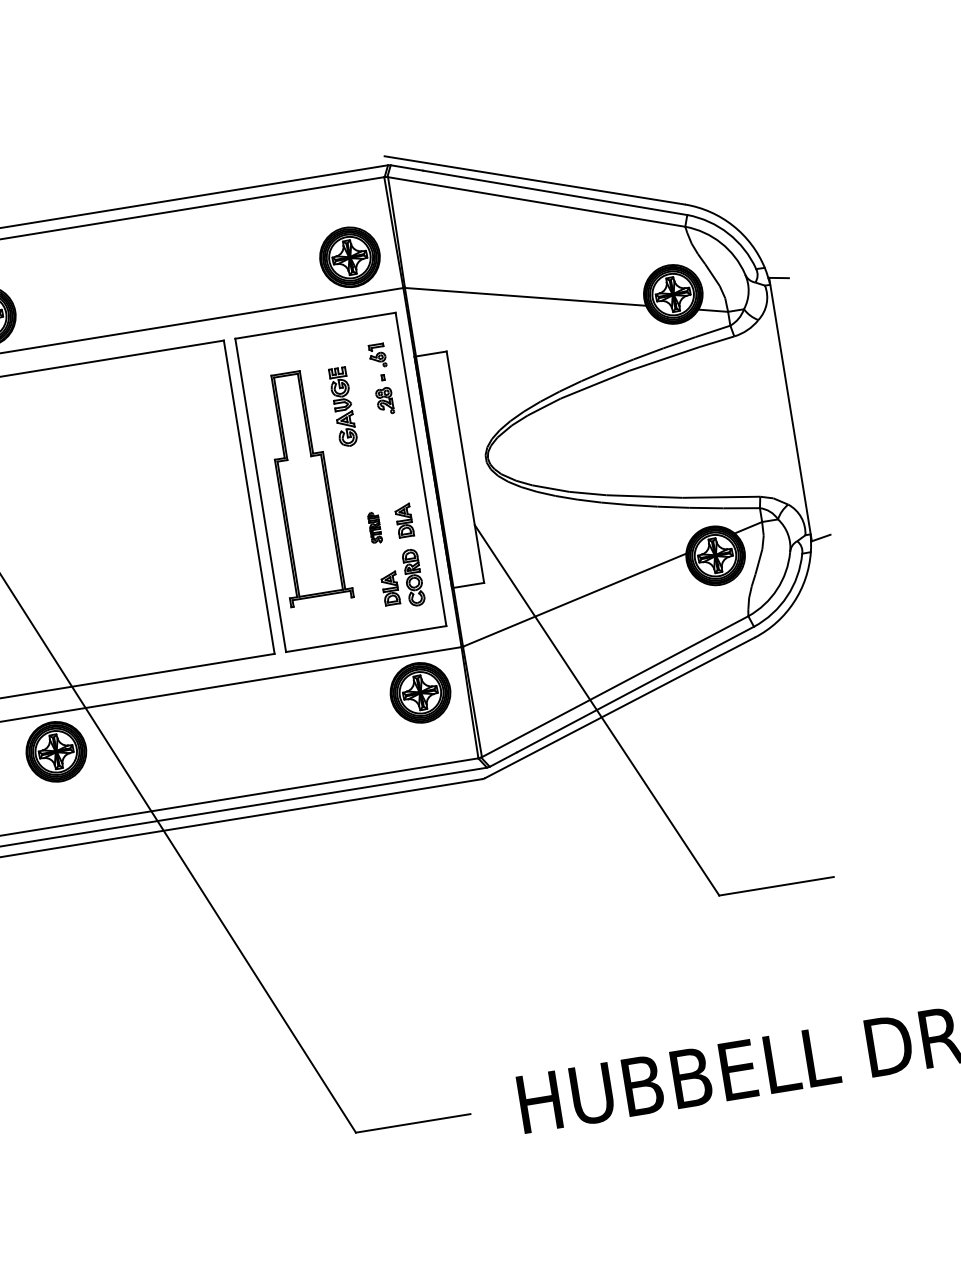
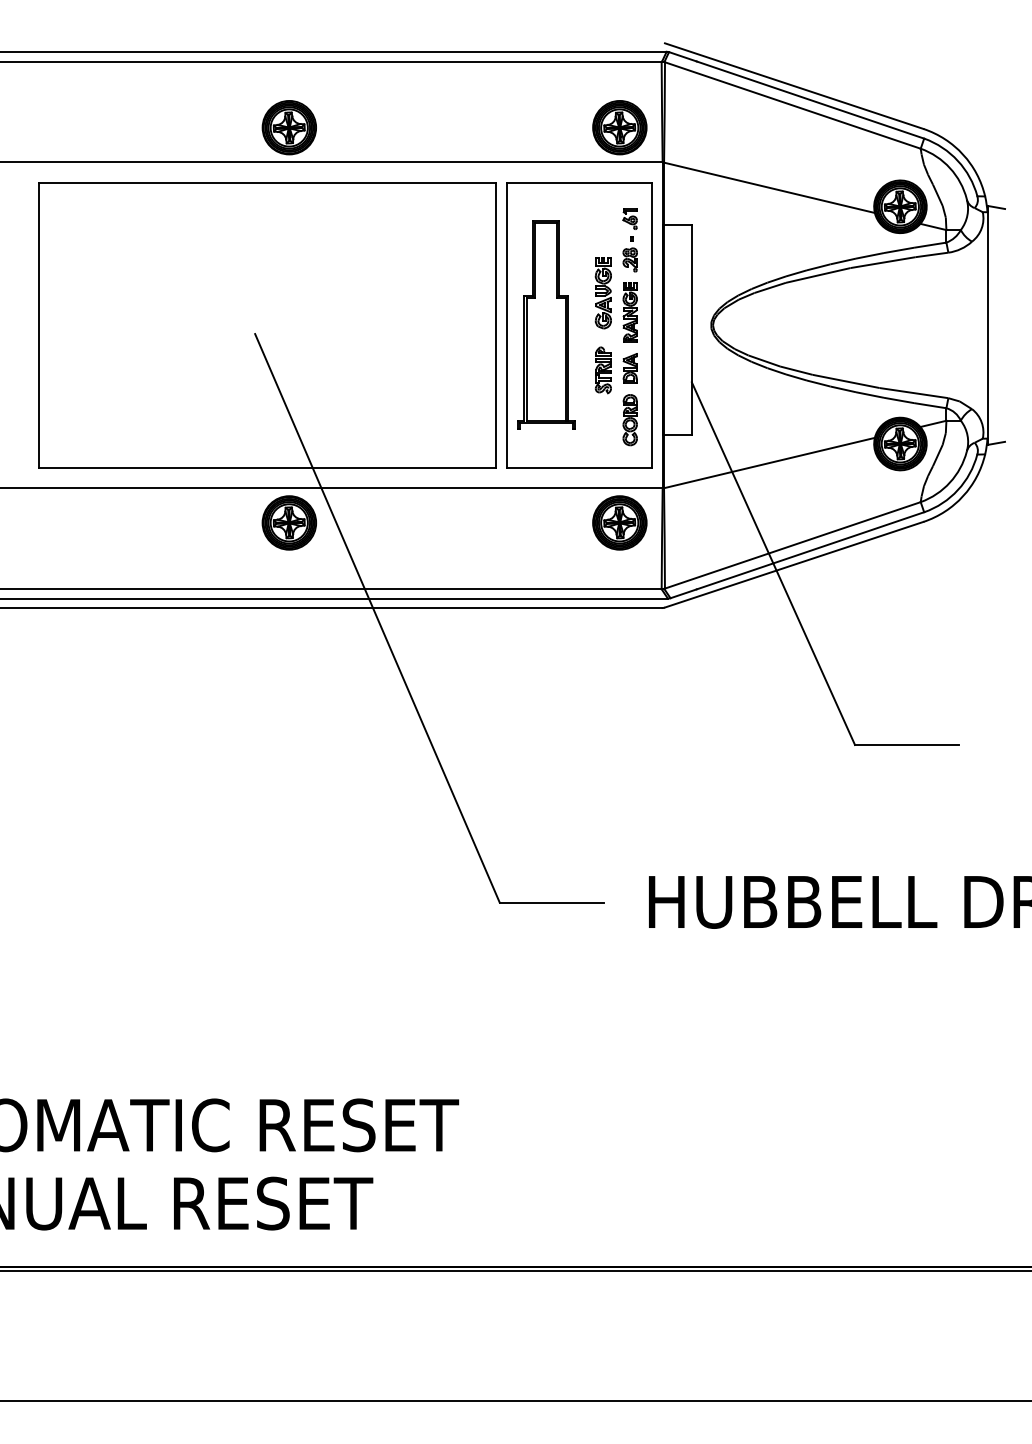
part: (342, 407) -> (602, 293), moved
part: (393, 459) -> (629, 312), added
part: (374, 527) -> (602, 370), size x1.67
part: (389, 588) -> (607, 426), removed

